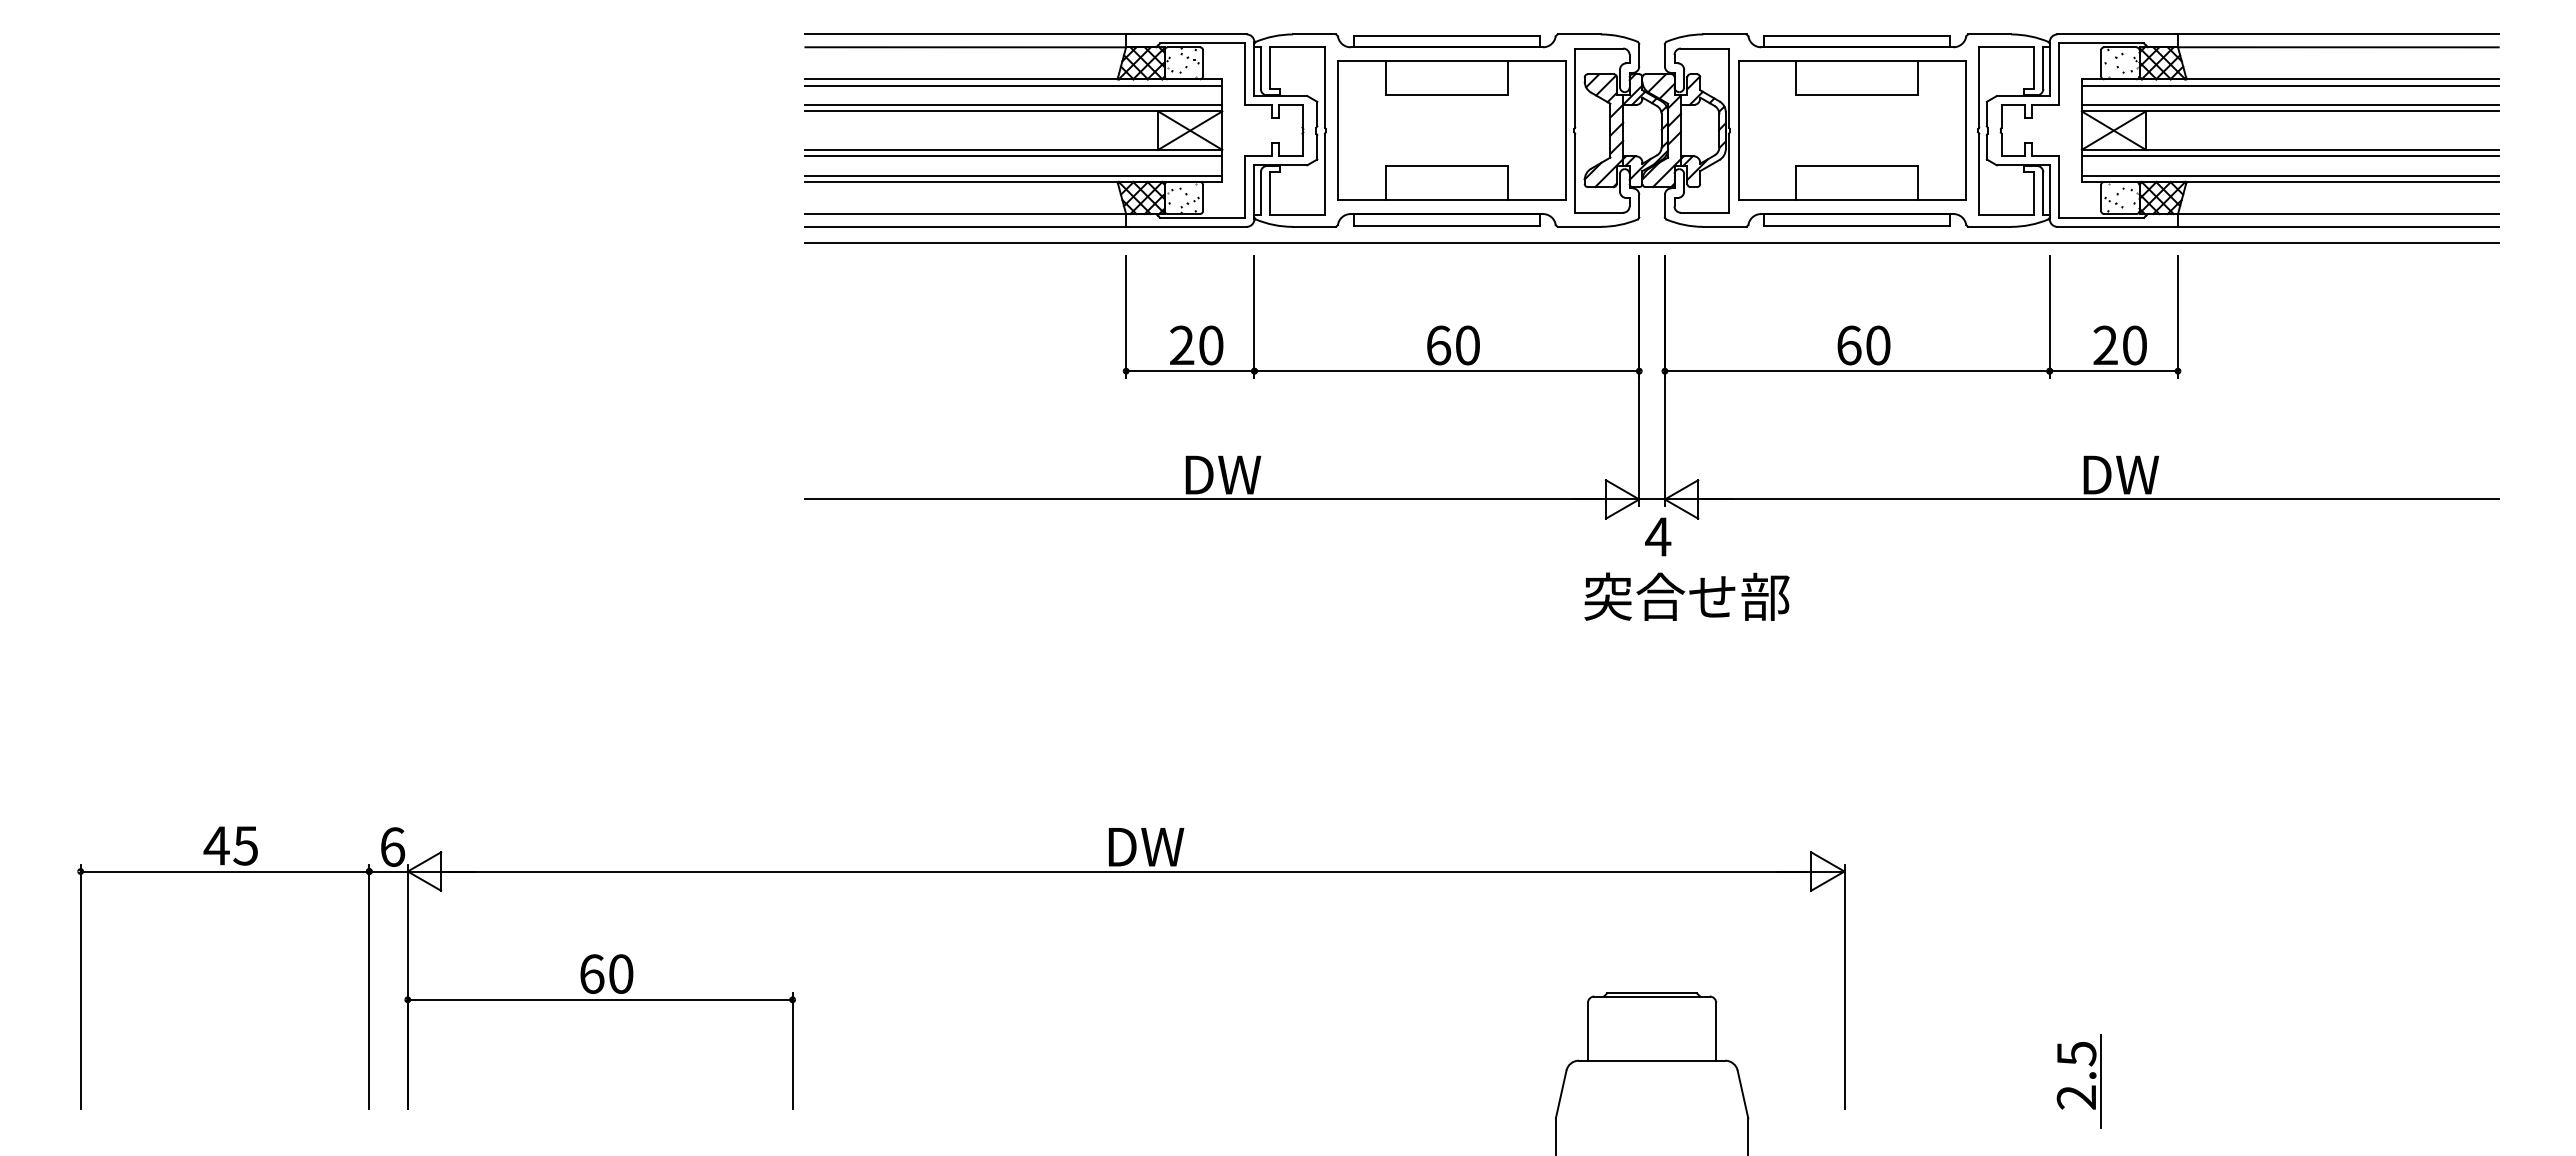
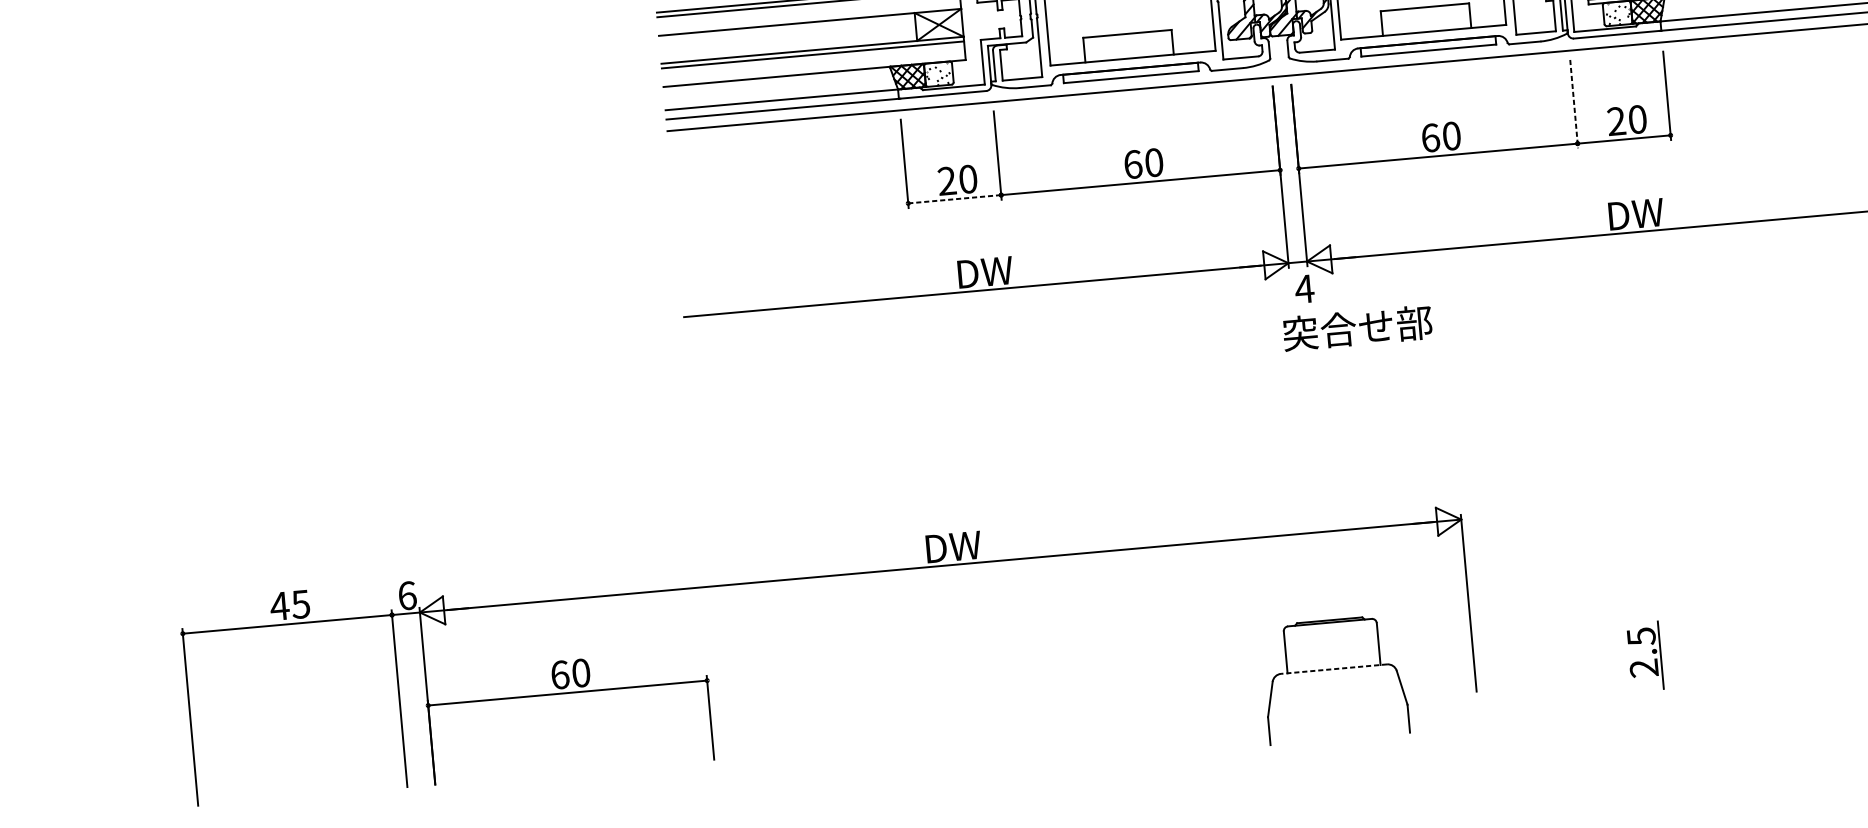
line: (1013, 105) -> (809, 18), removed
line: (1013, 175) -> (813, 68), removed
line: (2049, 316) -> (1573, 104), solid -> dashed
line: (1190, 371) -> (954, 199), solid -> dashed
text: (1686, 596) -> (1357, 327), moved
line: (1651, 1060) -> (1333, 669), solid -> dashed

